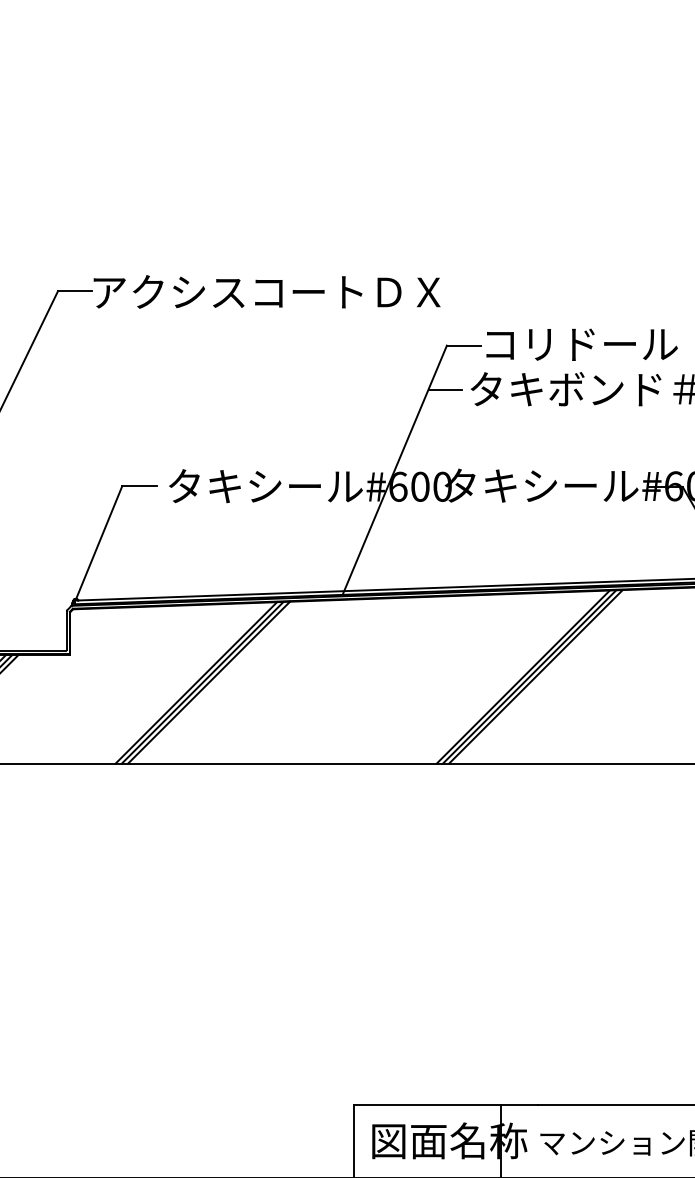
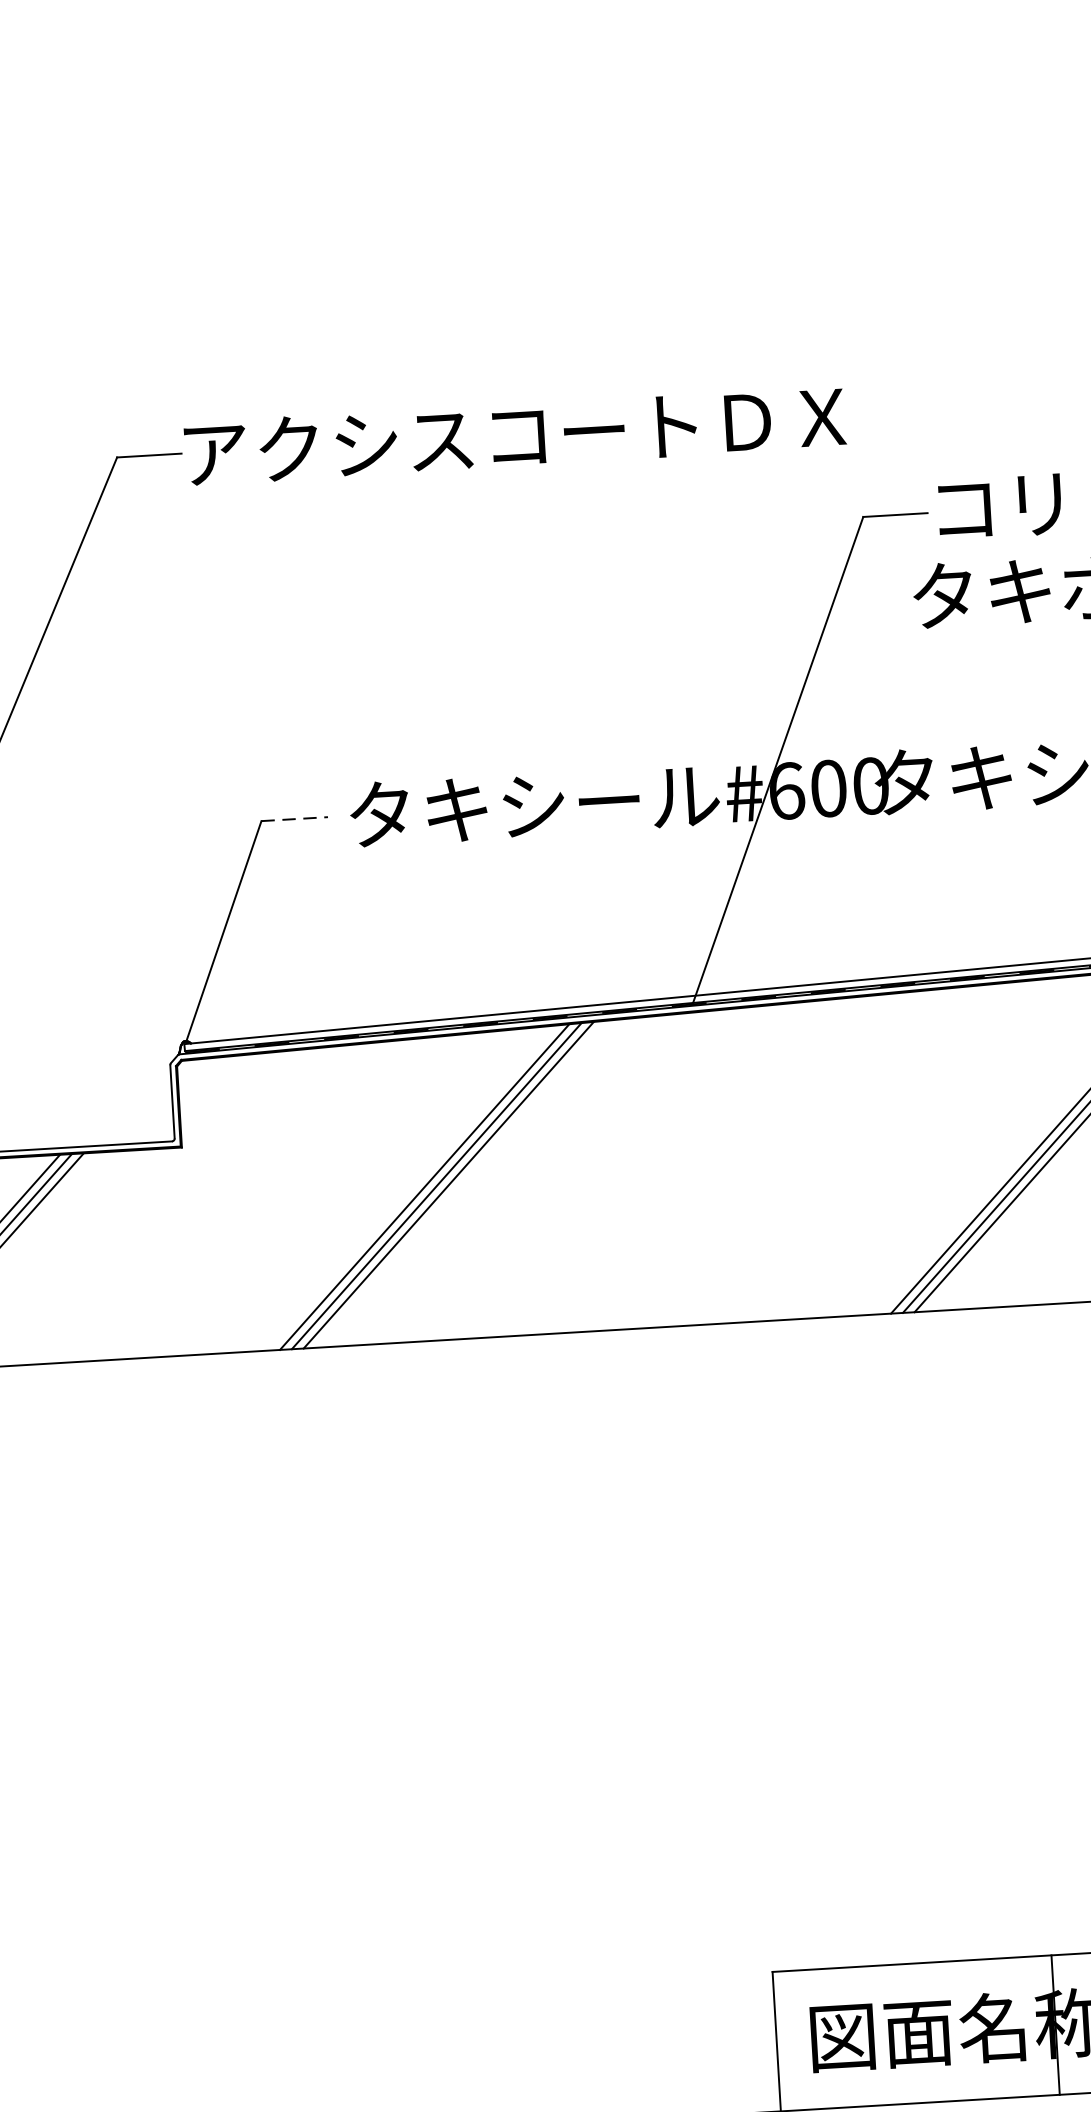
line: (445, 389) -> (865, 600), removed
line: (140, 486) -> (296, 819), solid -> dashed

